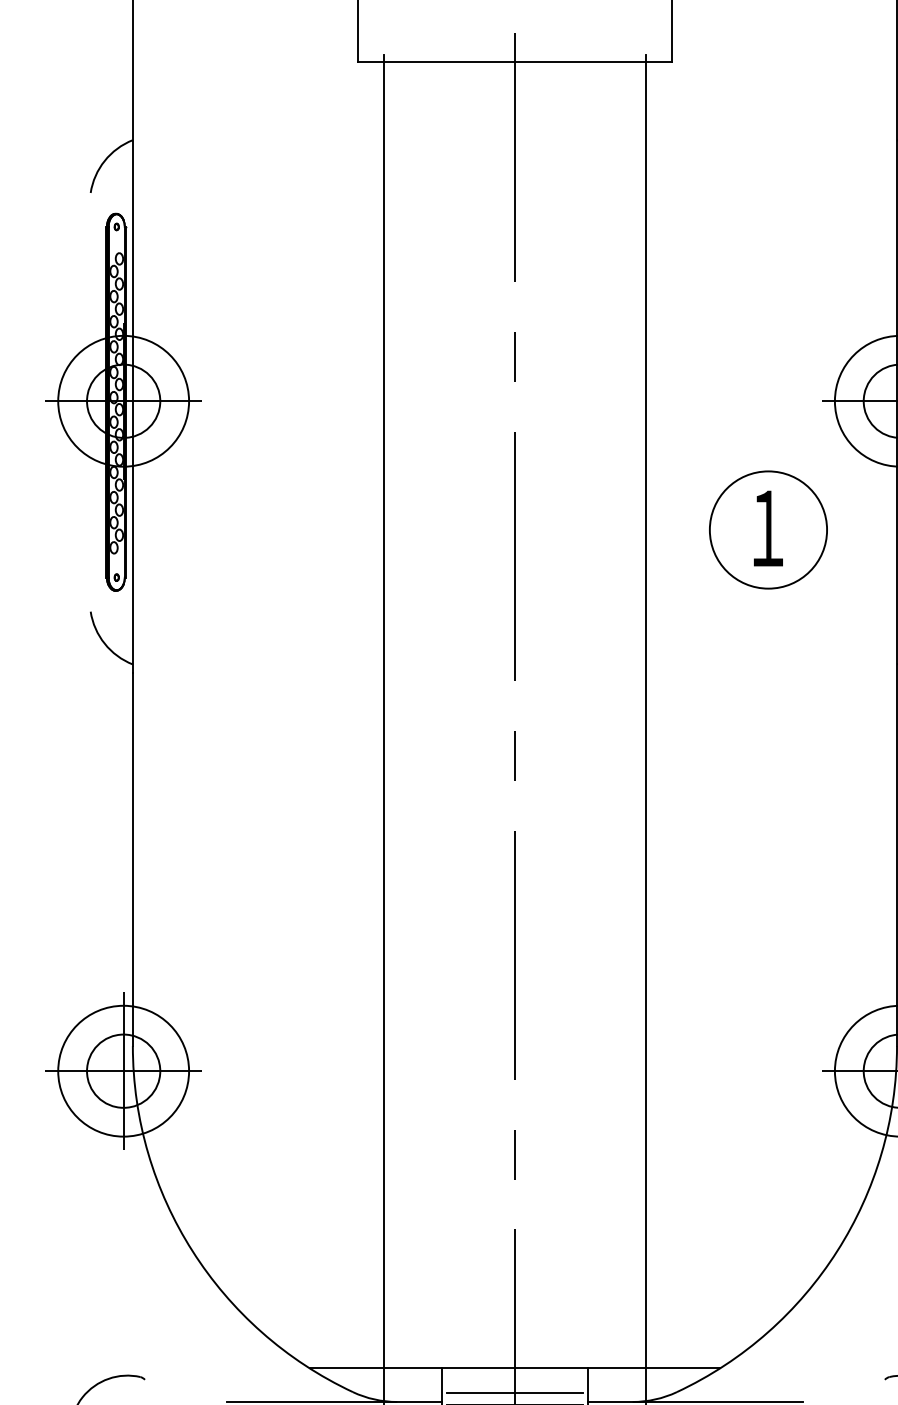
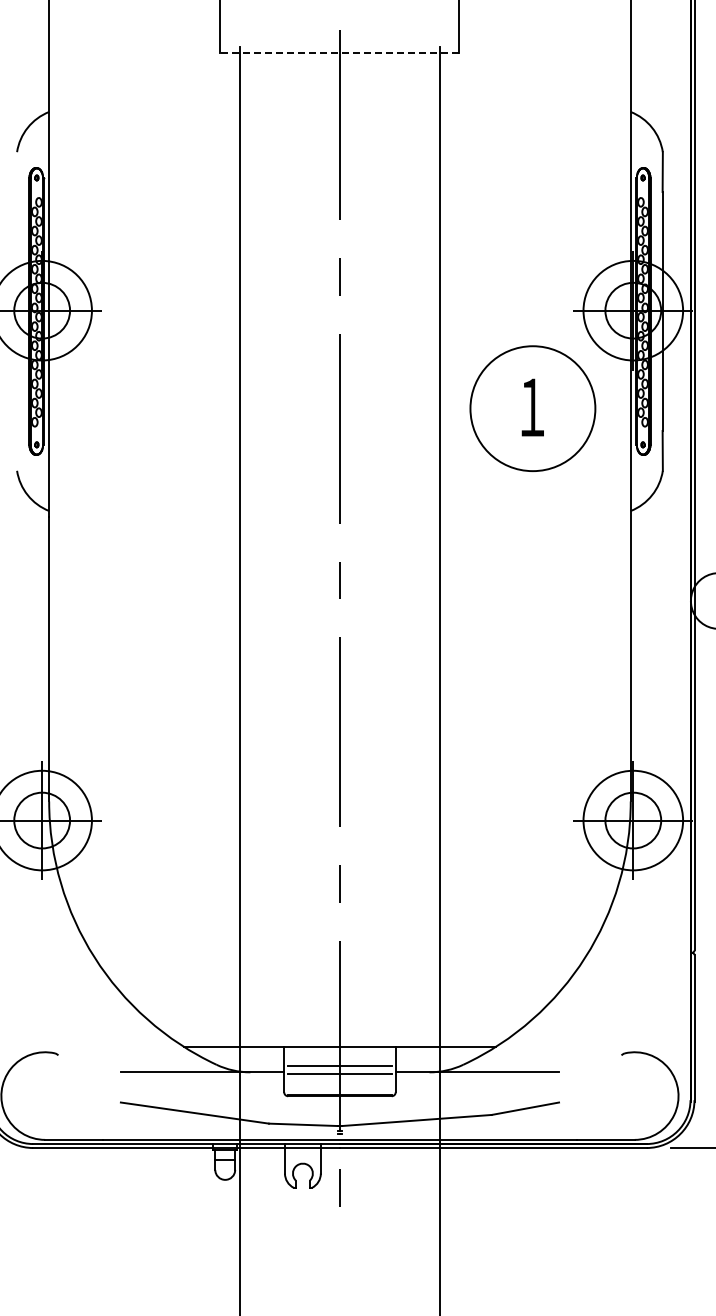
line: (514, 62) -> (339, 52), solid -> dashed
circle: (767, 529) -> (532, 408), size x1.4

